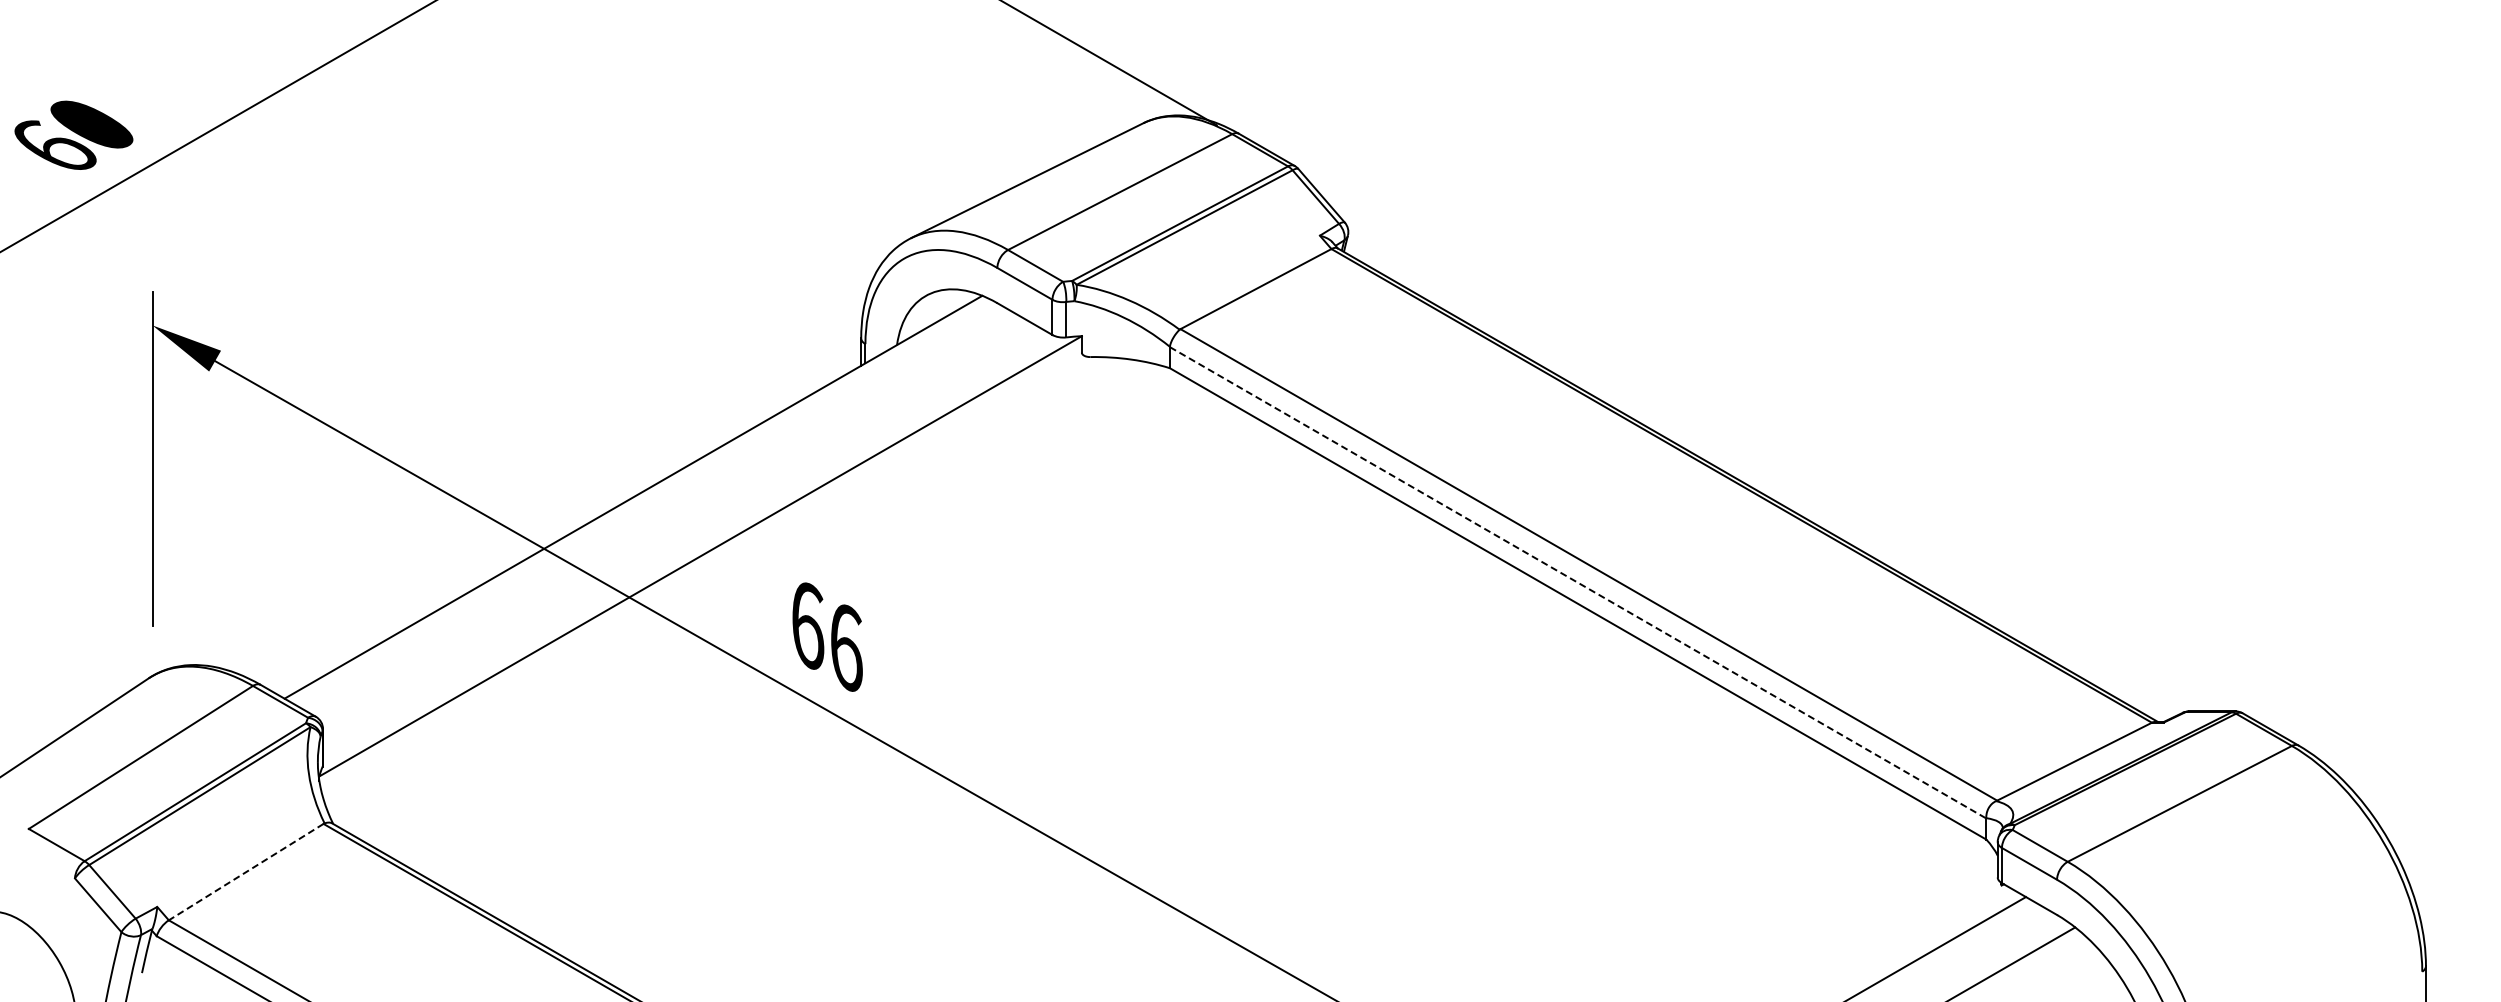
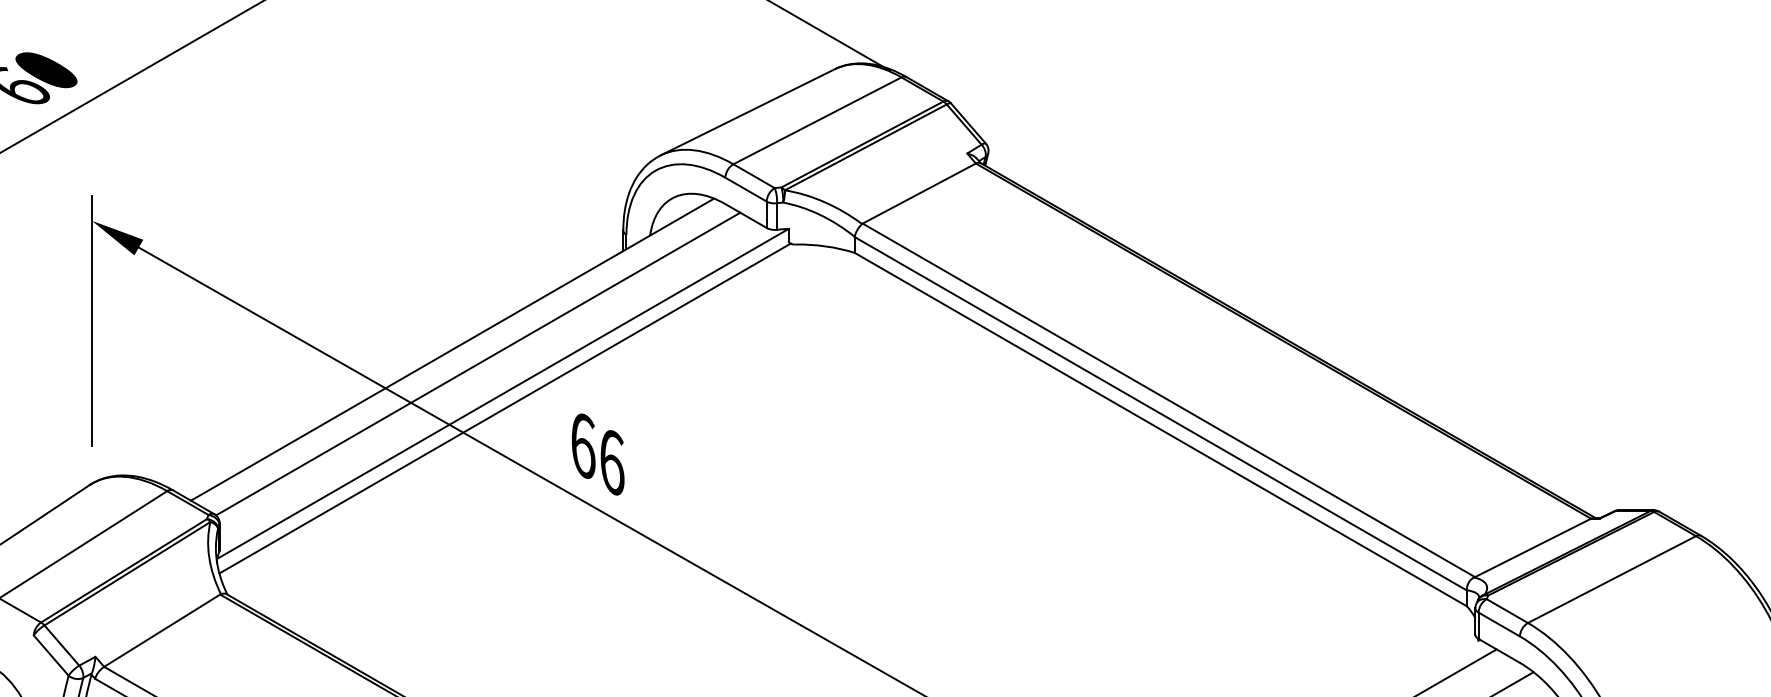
line: (667, 516) -> (478, 364), added
line: (703, 575) -> (505, 408), added
line: (1578, 583) -> (1161, 414), dashed -> solid
line: (245, 872) -> (161, 631), dashed -> solid

